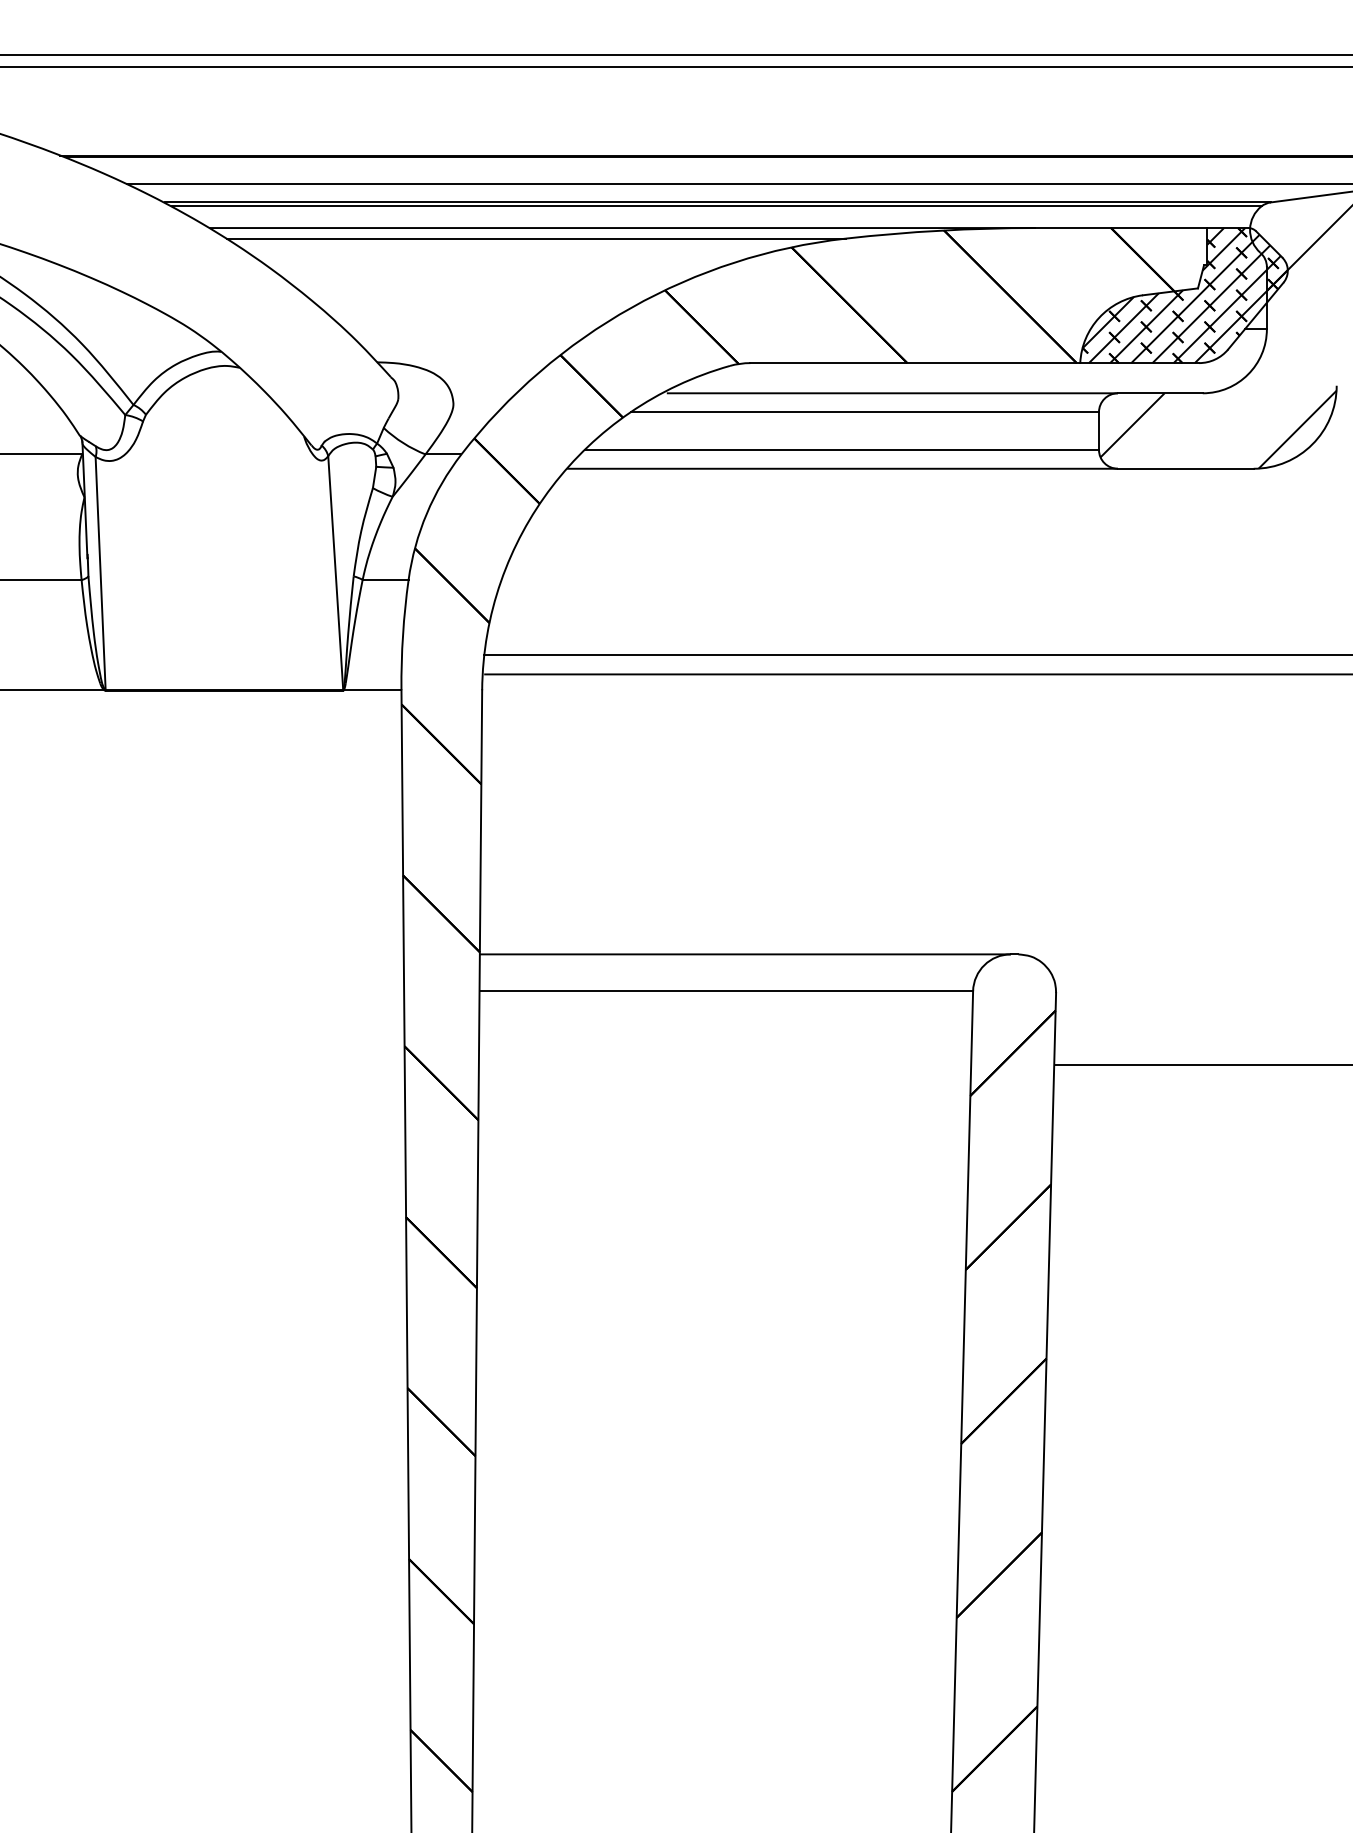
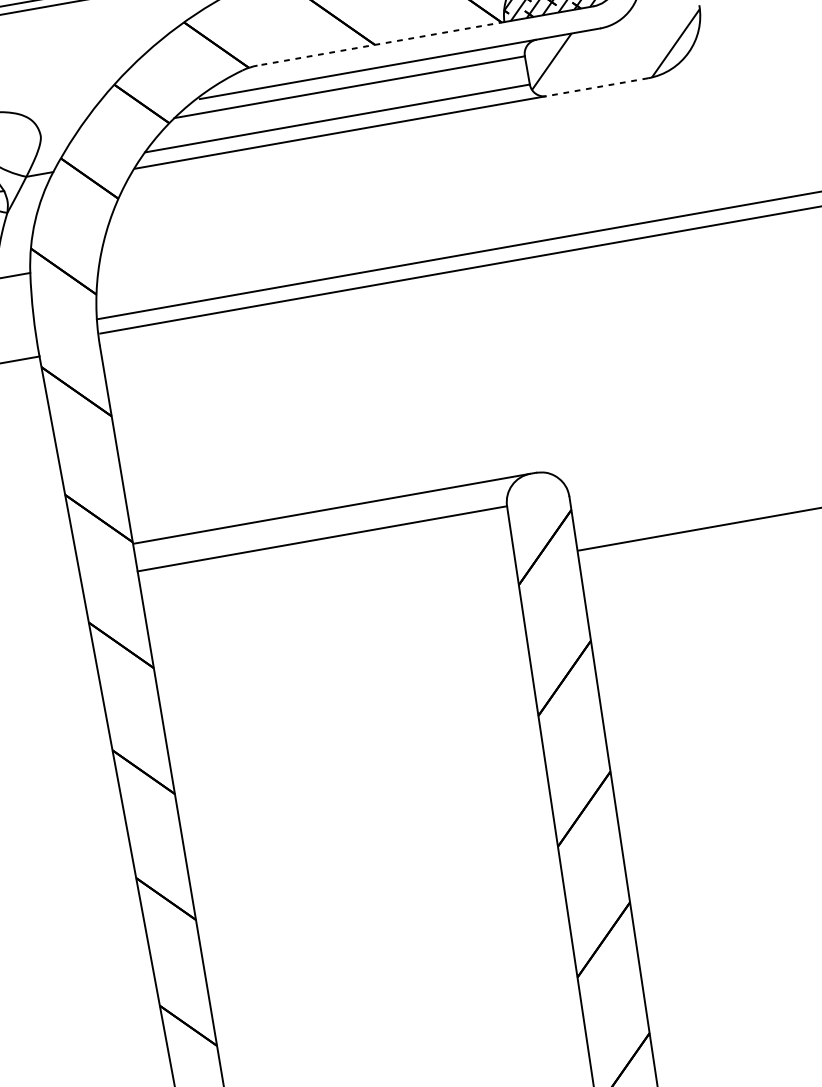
line: (915, 363) -> (381, 44), solid -> dashed
line: (1185, 468) -> (597, 87), solid -> dashed

